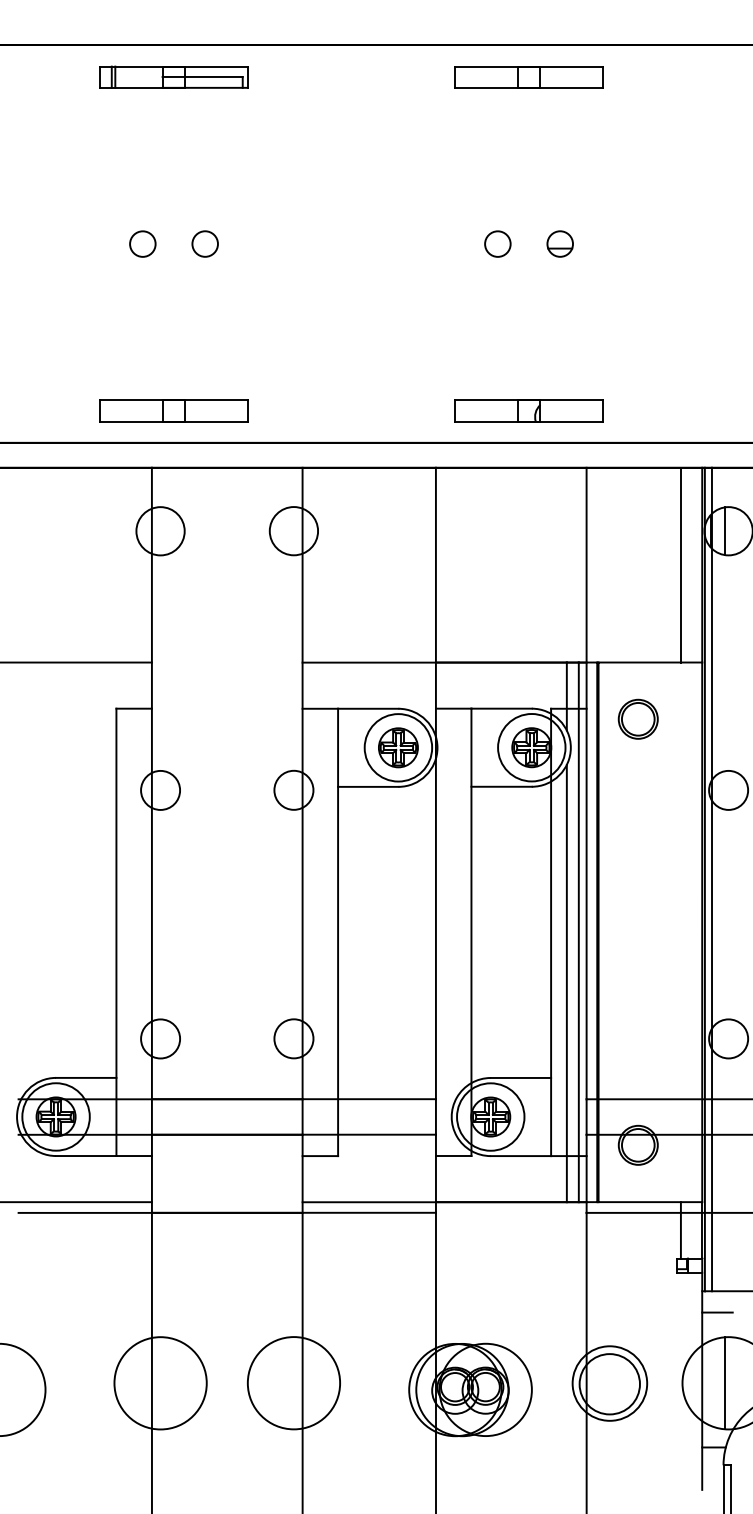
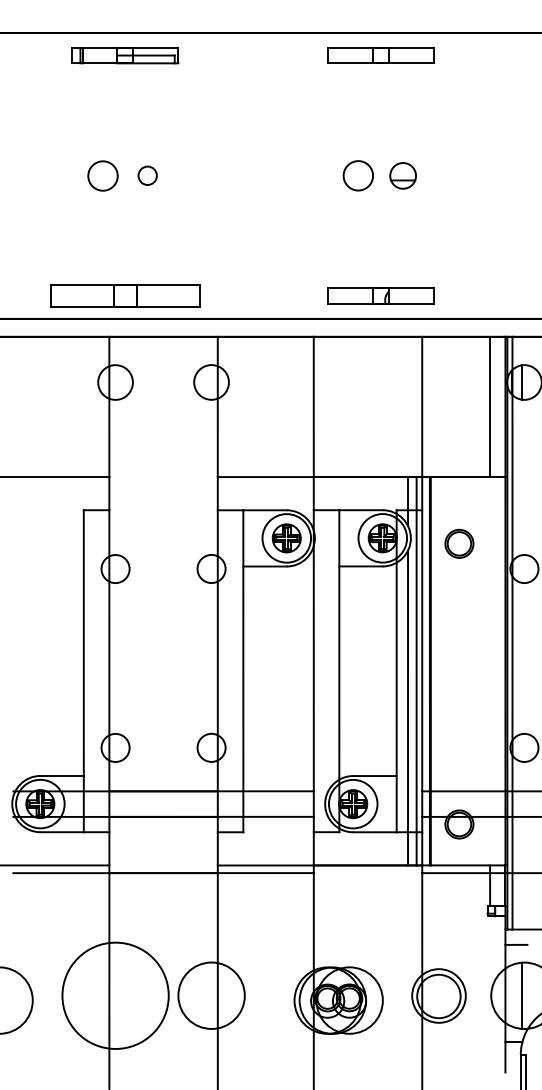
circle: (142, 243) -> (102, 175), size x1.6
circle: (498, 243) -> (358, 175), size x1.6
part: (560, 243) -> (403, 175), size x1.4
part: (172, 410) -> (124, 295), size x1.4
part: (638, 718) -> (459, 543), moved
circle: (160, 1382) -> (115, 995), size x1.6

